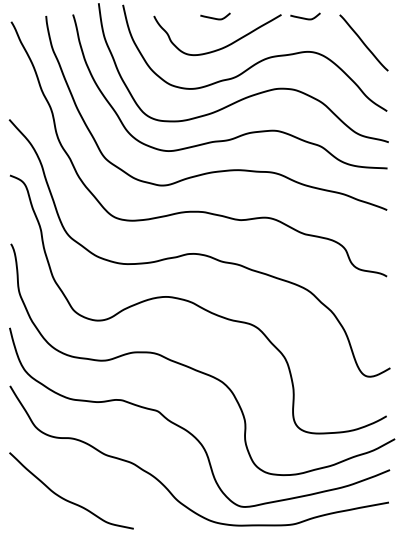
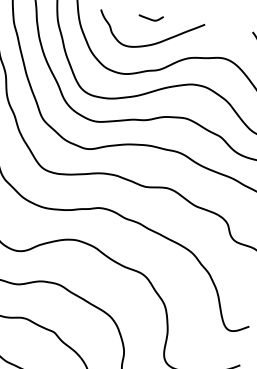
curve: (304, 17) -> (223, 29), removed

